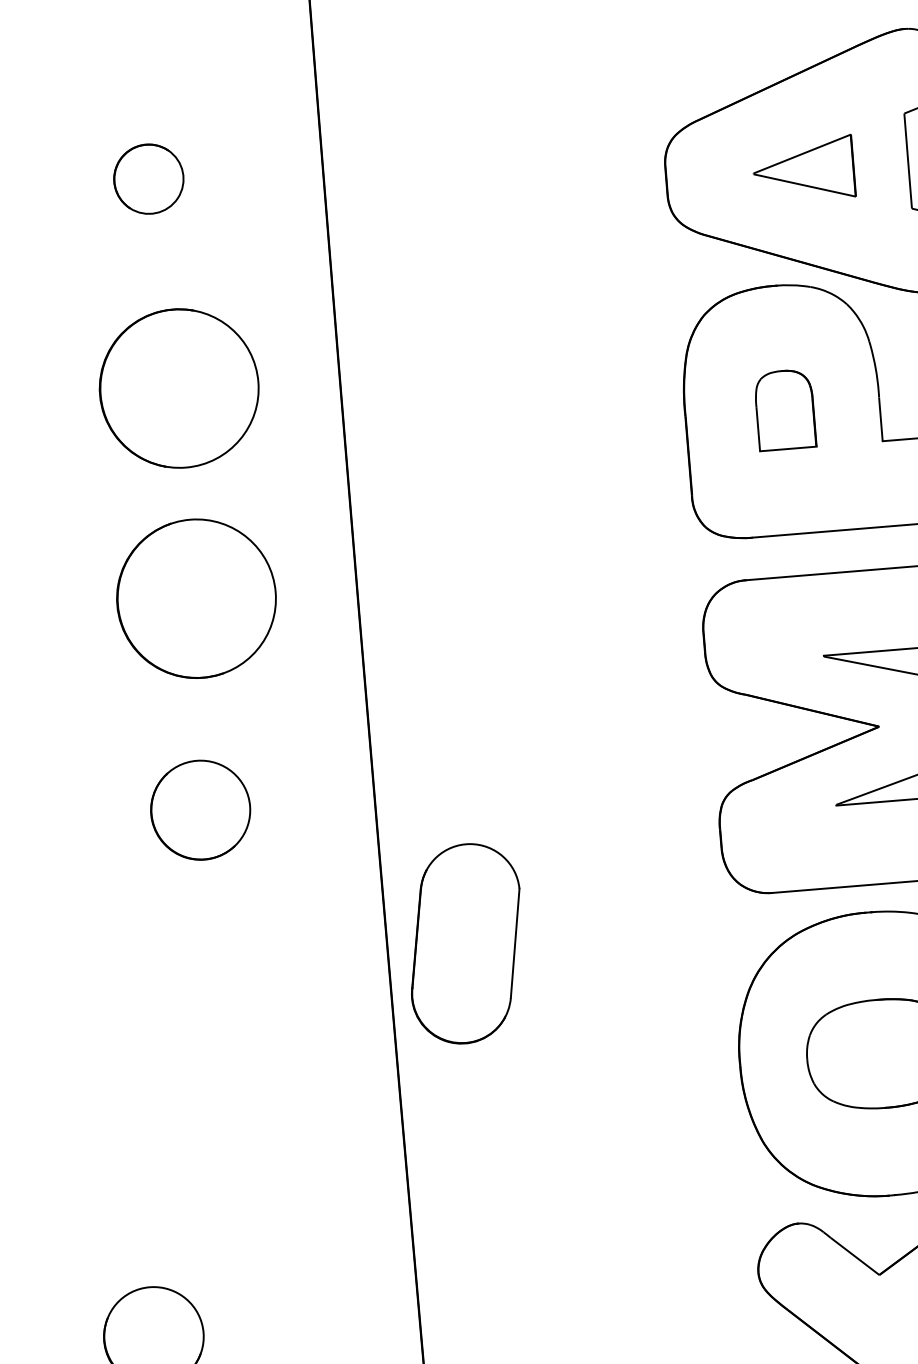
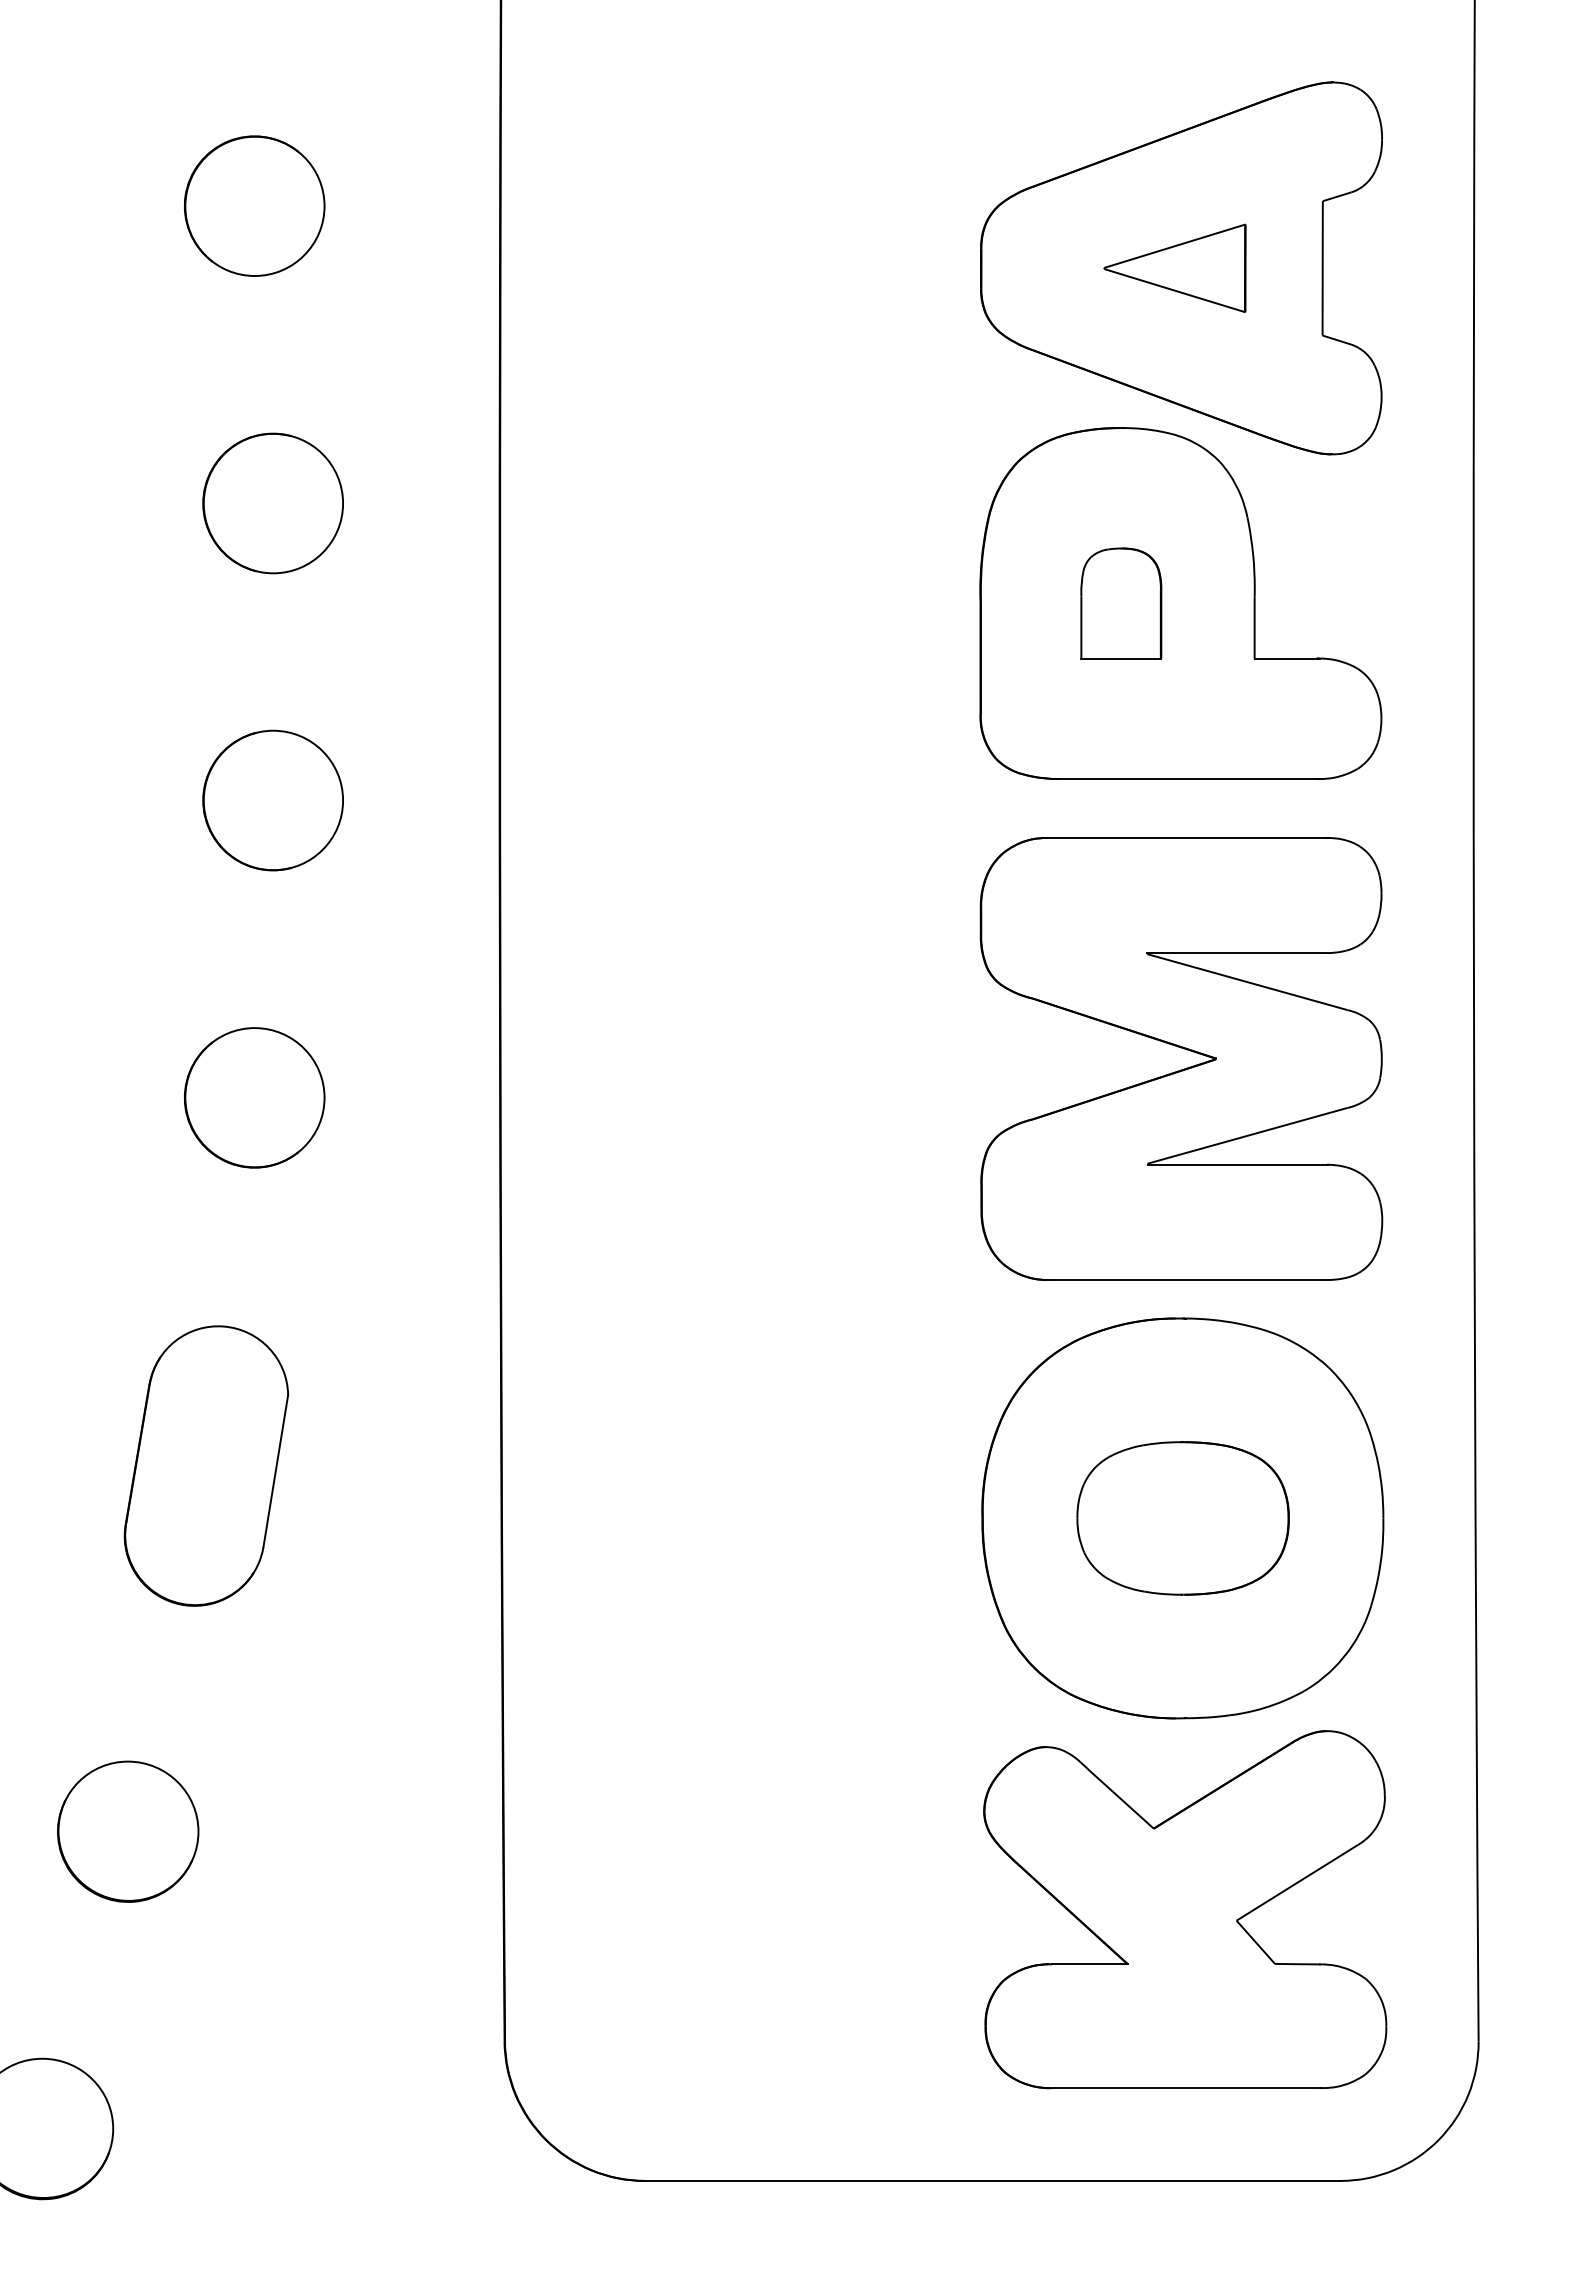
part: (148, 178) -> (254, 205), size x1.43
part: (178, 388) -> (272, 503), size x0.62
part: (195, 598) -> (272, 800), size x0.62
part: (465, 943) -> (206, 1465), moved

